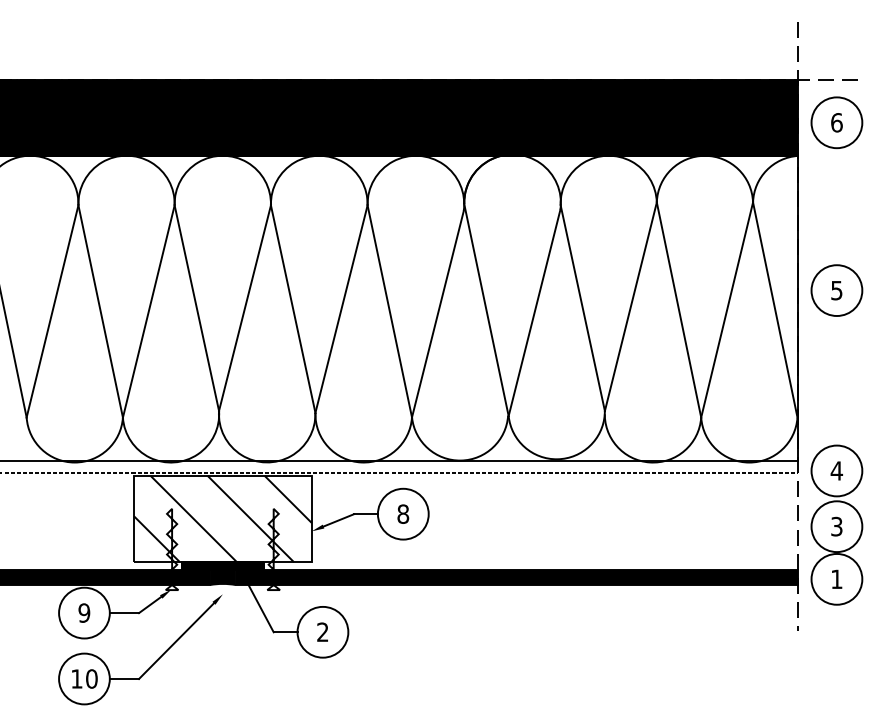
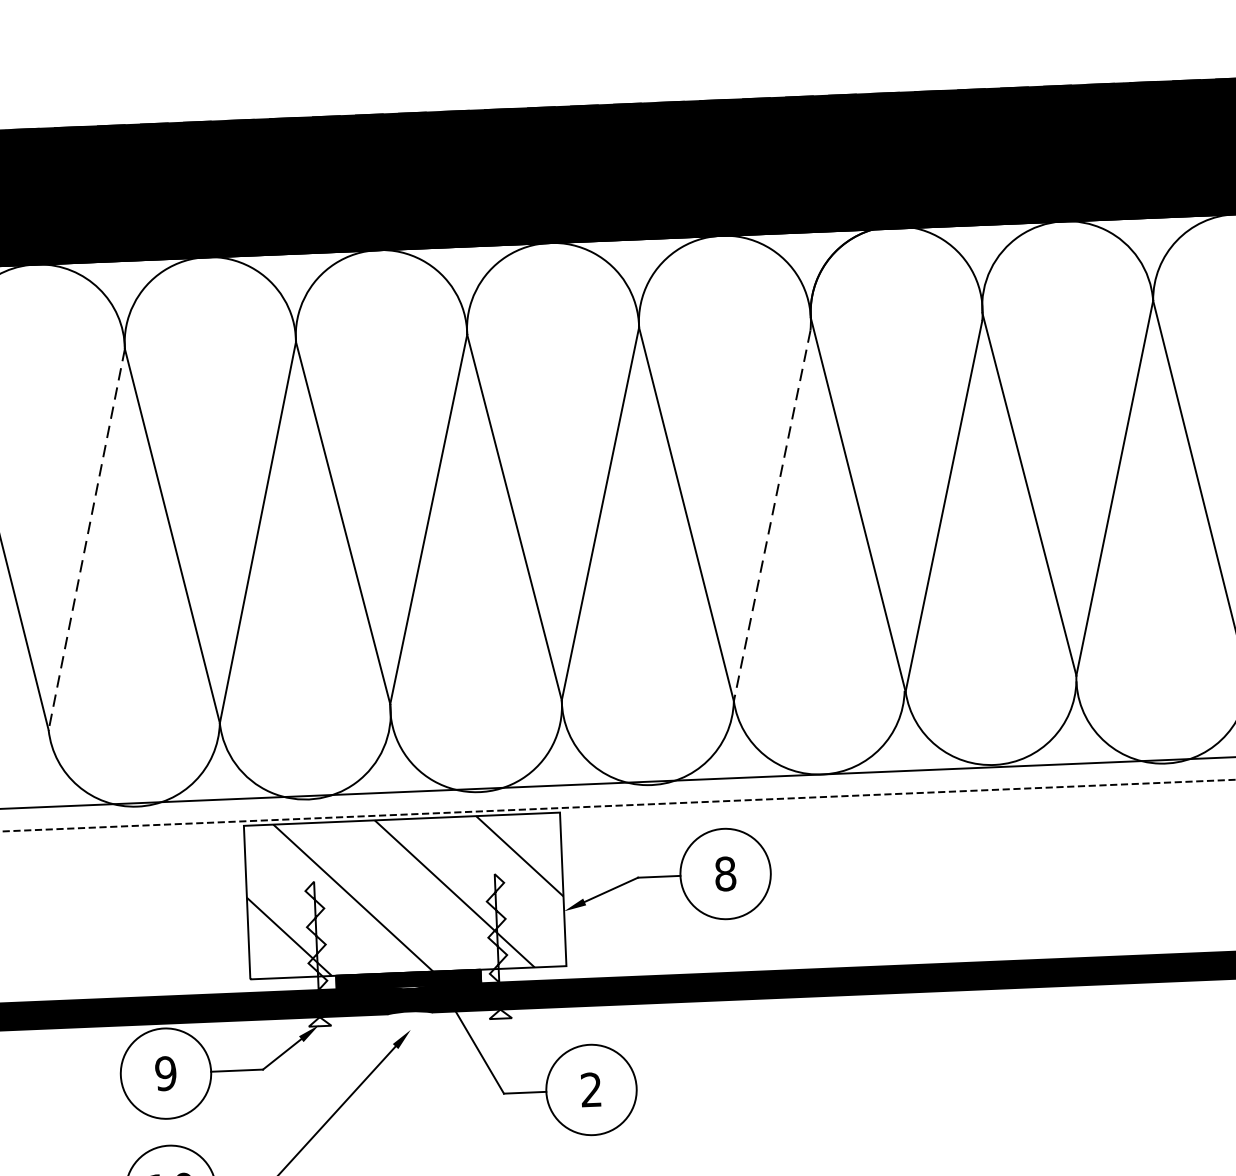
line: (52, 311) -> (86, 539), solid -> dashed
line: (437, 314) -> (771, 516), solid -> dashed

